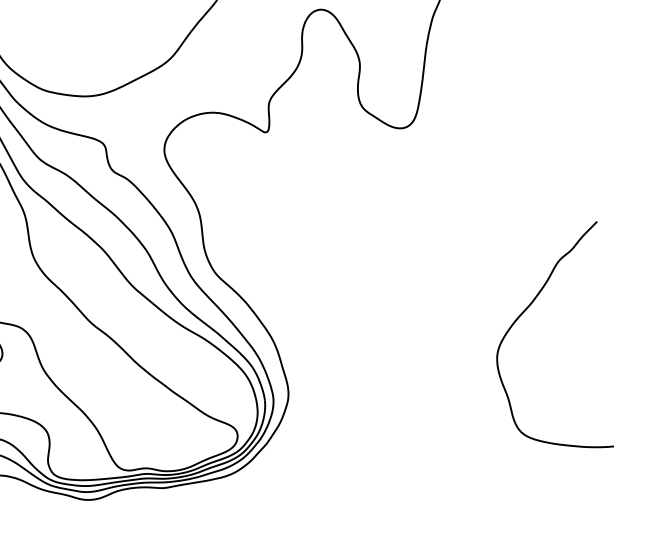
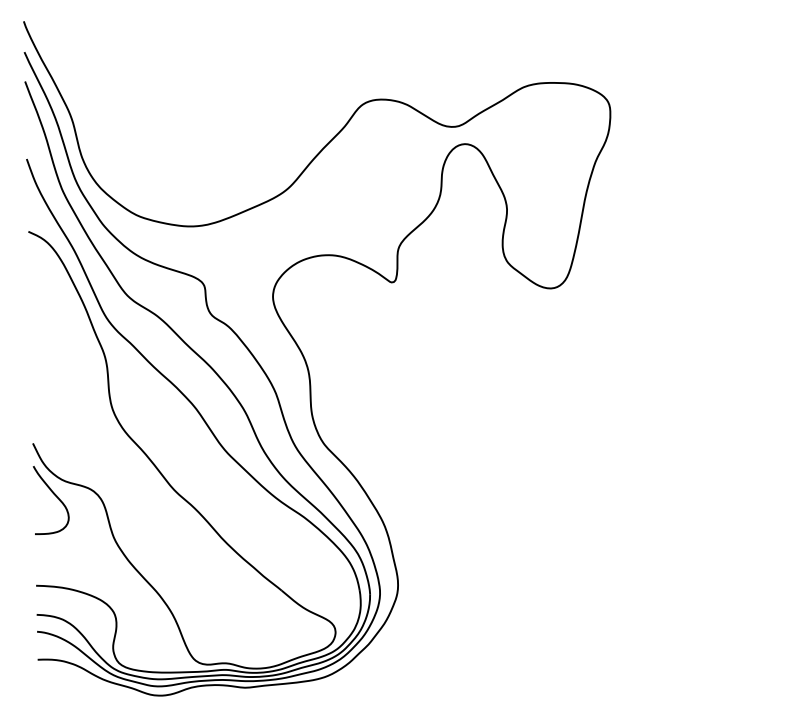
curve: (523, 313) -> (677, 513), removed

